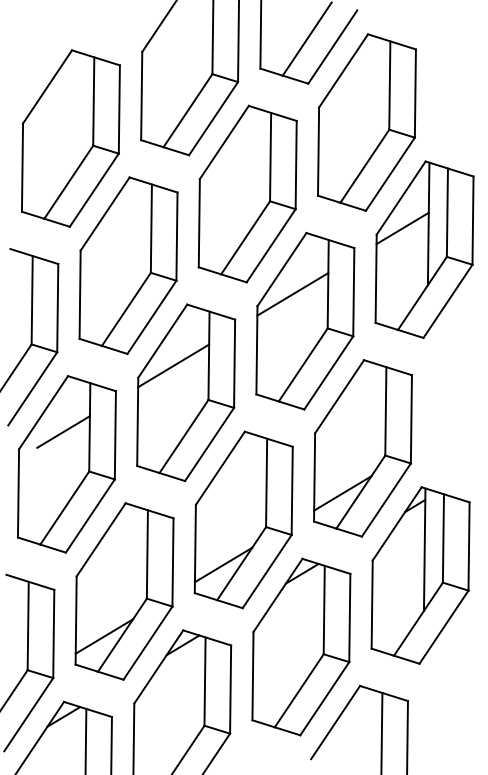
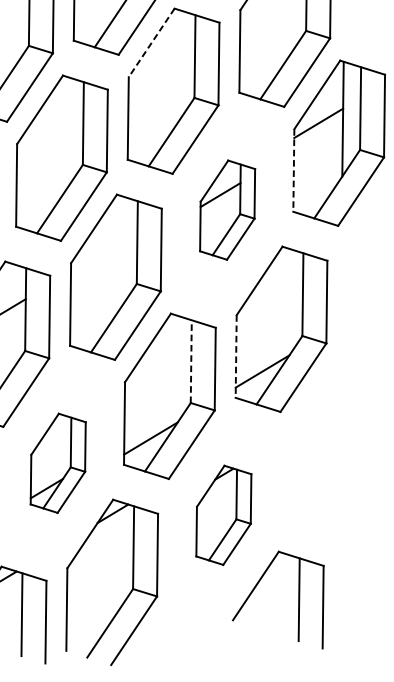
line: (224, 142) -> (151, 42), solid -> dashed
line: (376, 279) -> (294, 171), solid -> dashed
part: (305, 320) -> (227, 209), size x0.6
line: (173, 365) -> (104, 251), removed
line: (314, 477) -> (236, 356), solid -> dashed
line: (266, 482) -> (191, 361), solid -> dashed
part: (420, 575) -> (335, 448), removed
part: (124, 591) -> (58, 463), size x0.6
part: (301, 646) -> (223, 514), size x0.6

